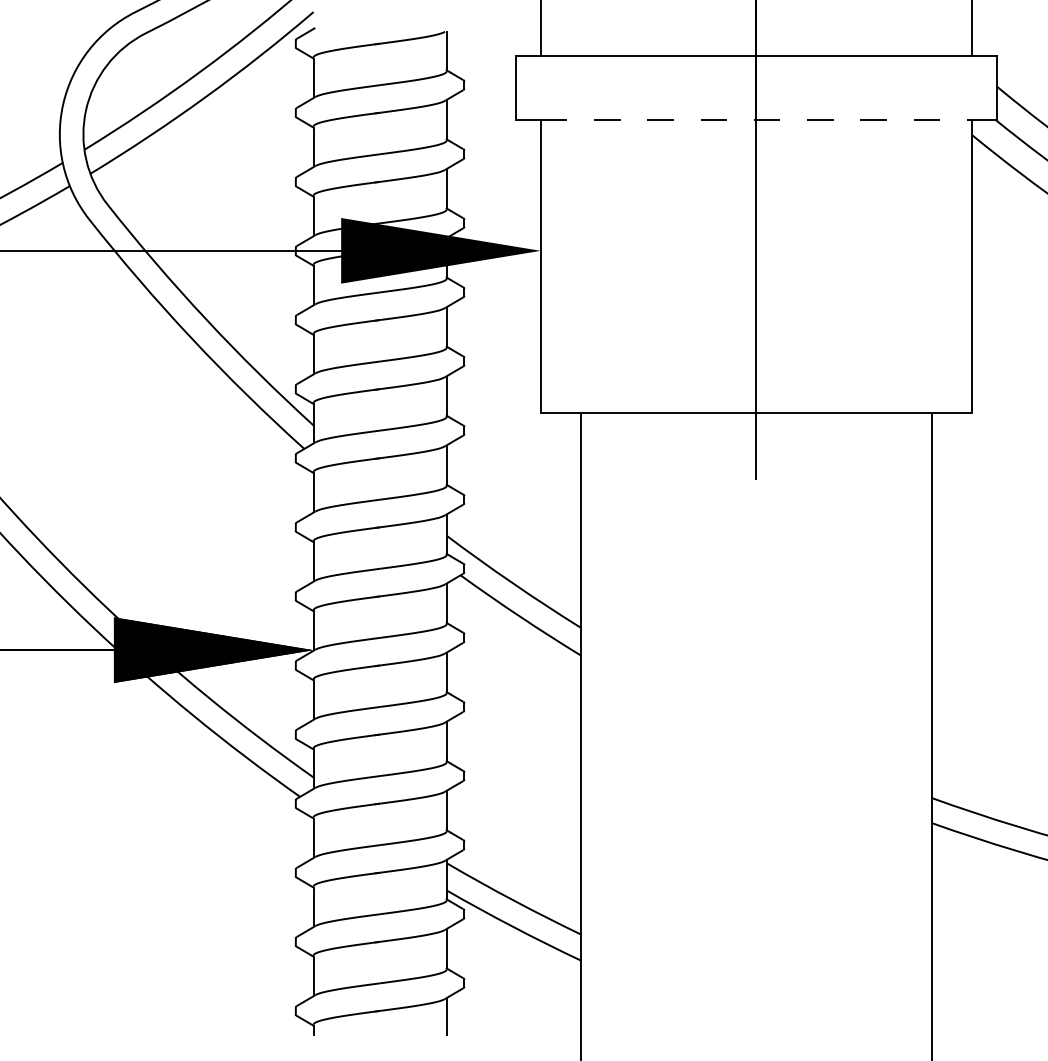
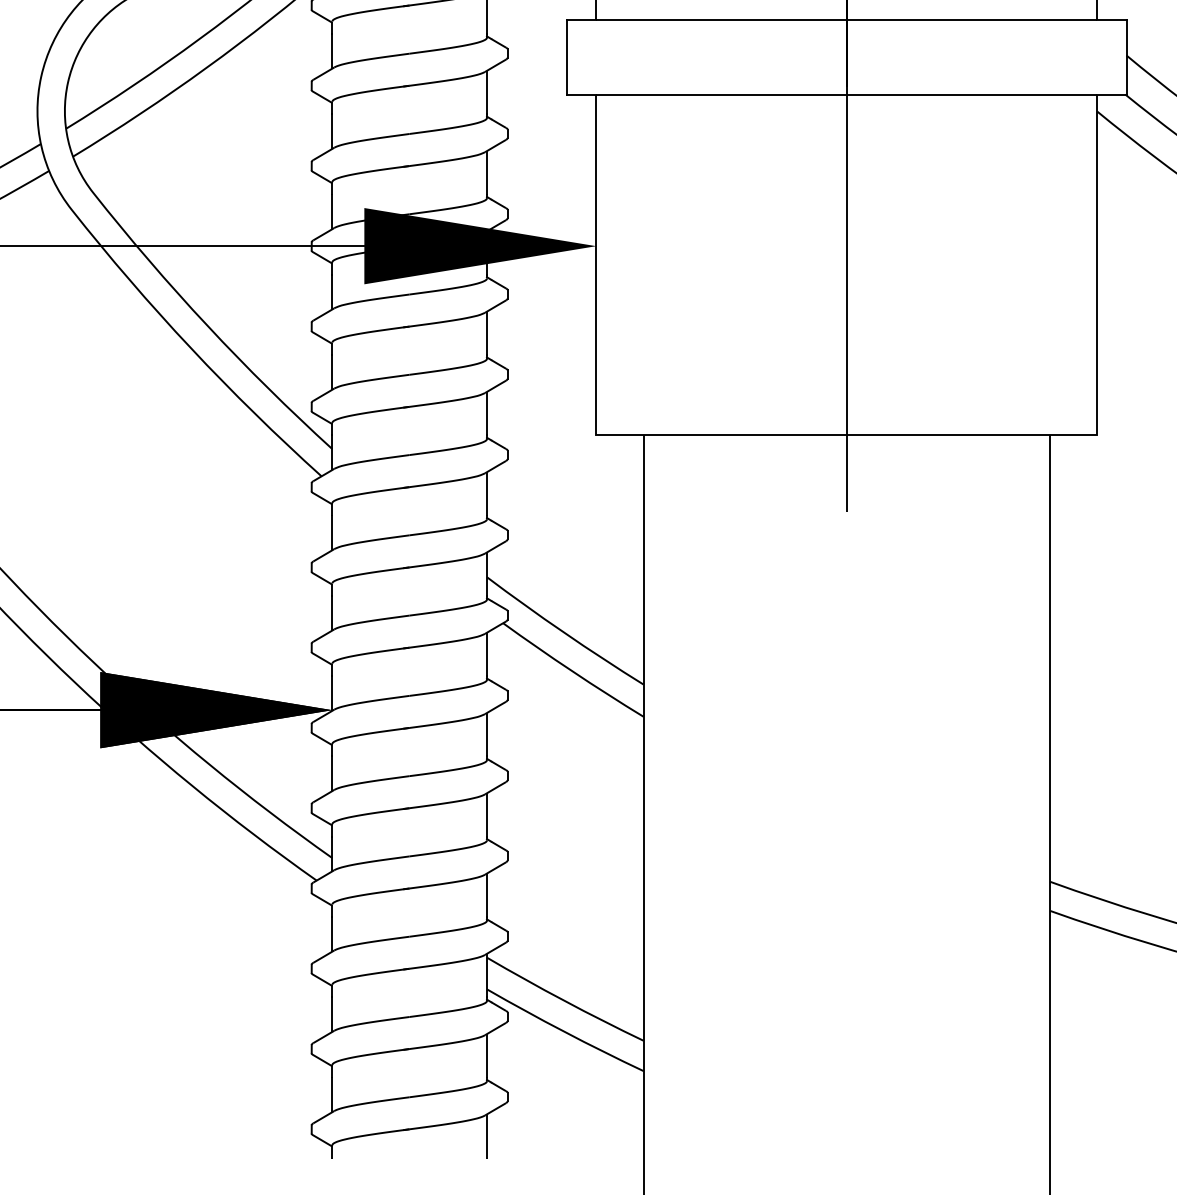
line: (756, 120) -> (846, 94), dashed -> solid

